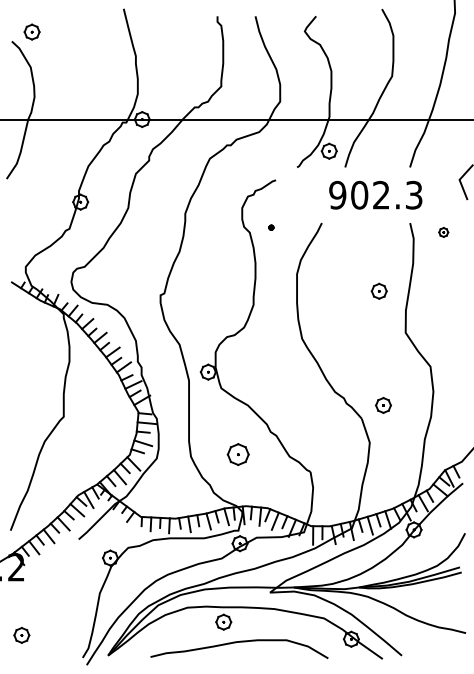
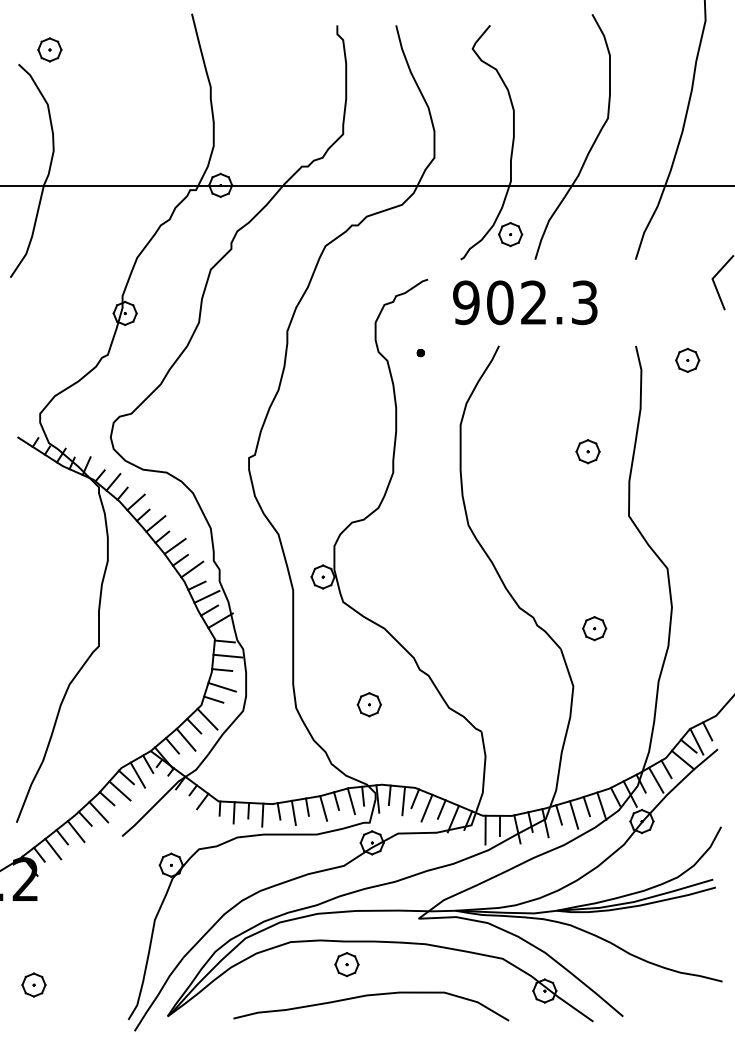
text: (375, 194) -> (524, 301), moved
part: (443, 232) -> (687, 360), size x1.67
part: (237, 454) -> (368, 704), size x0.71

